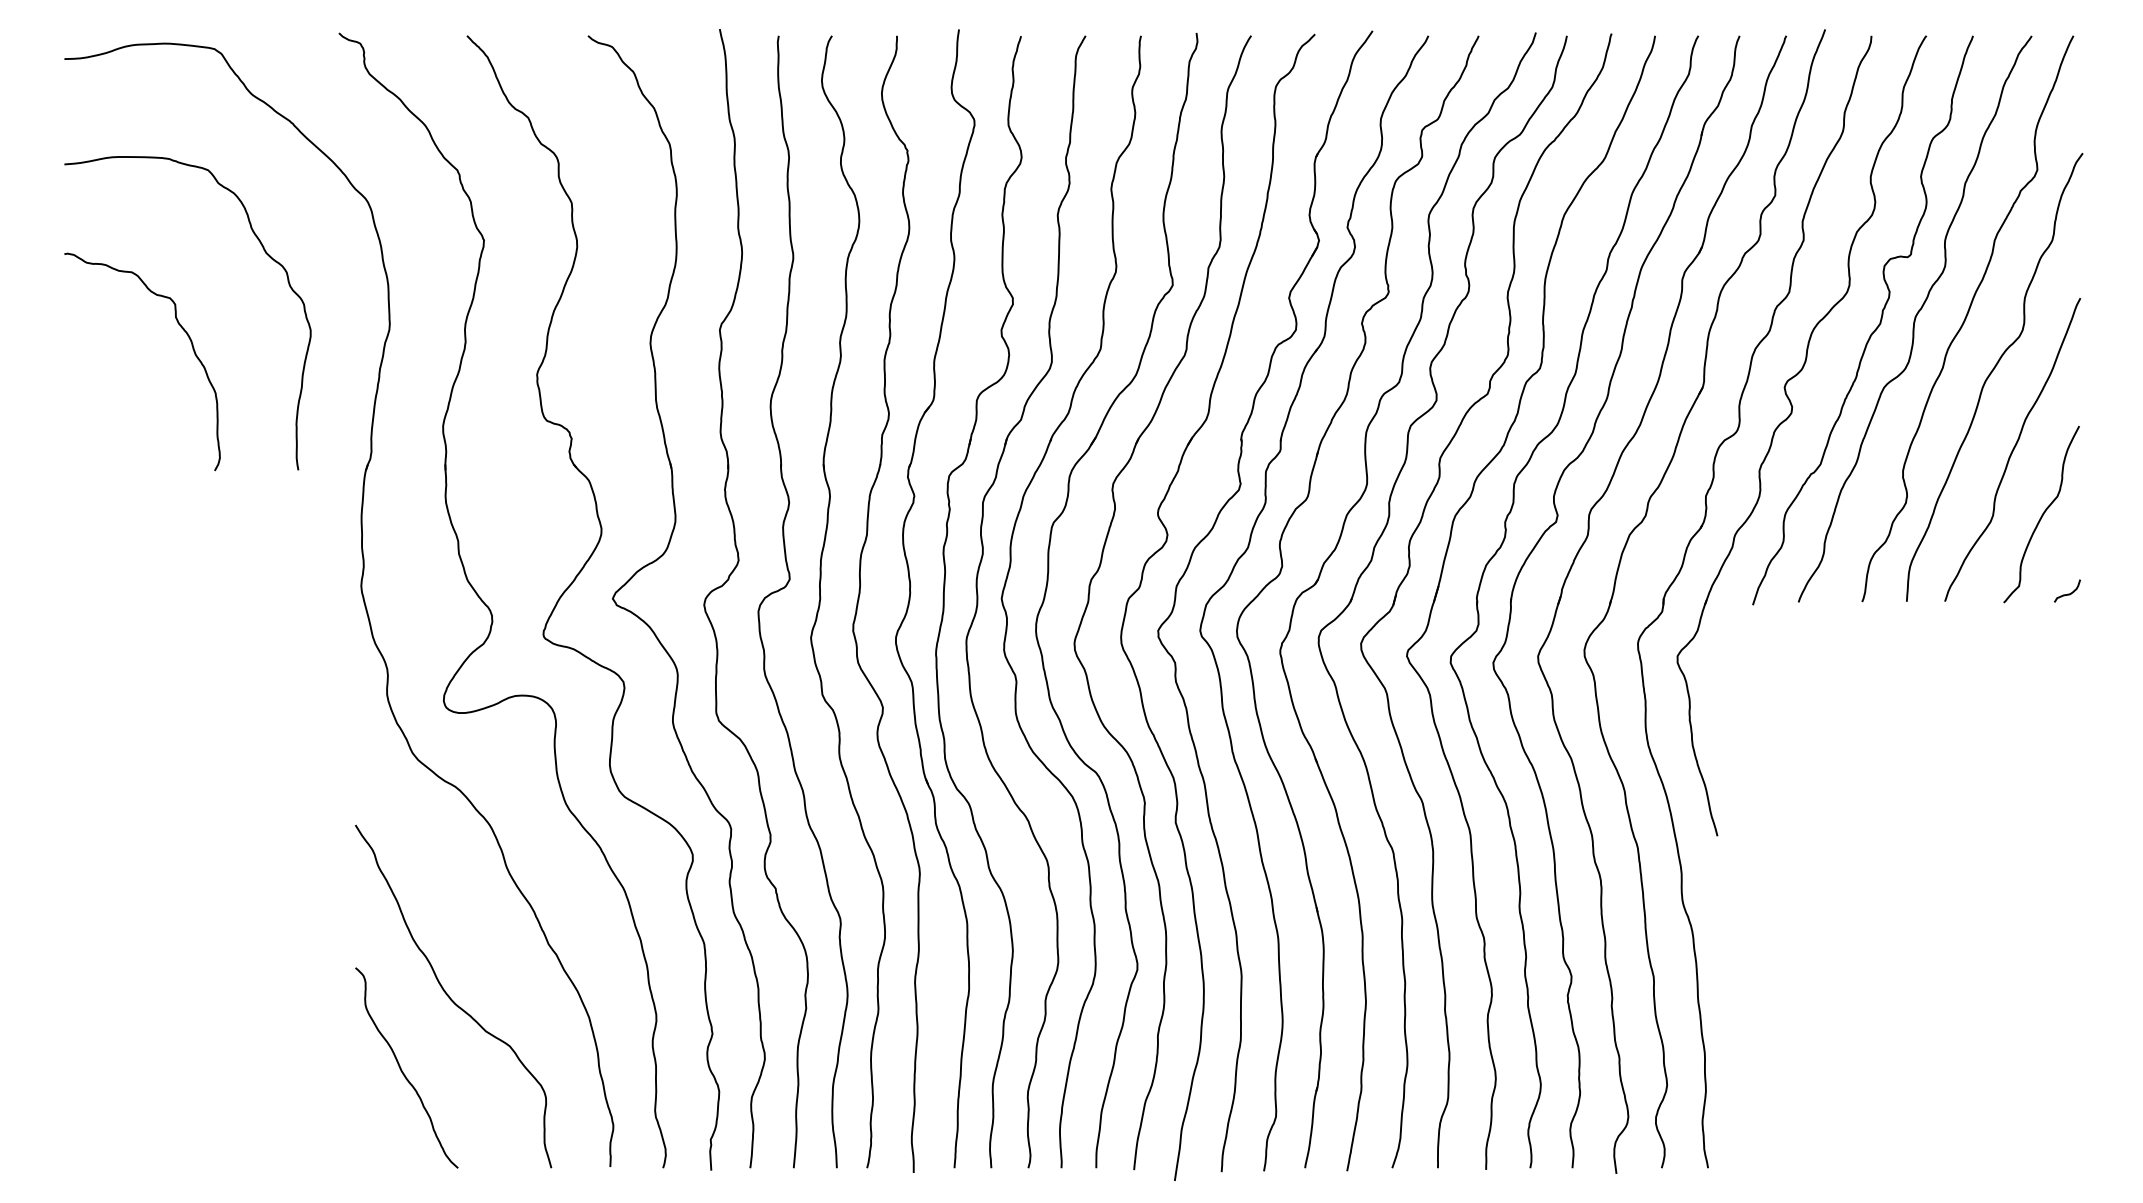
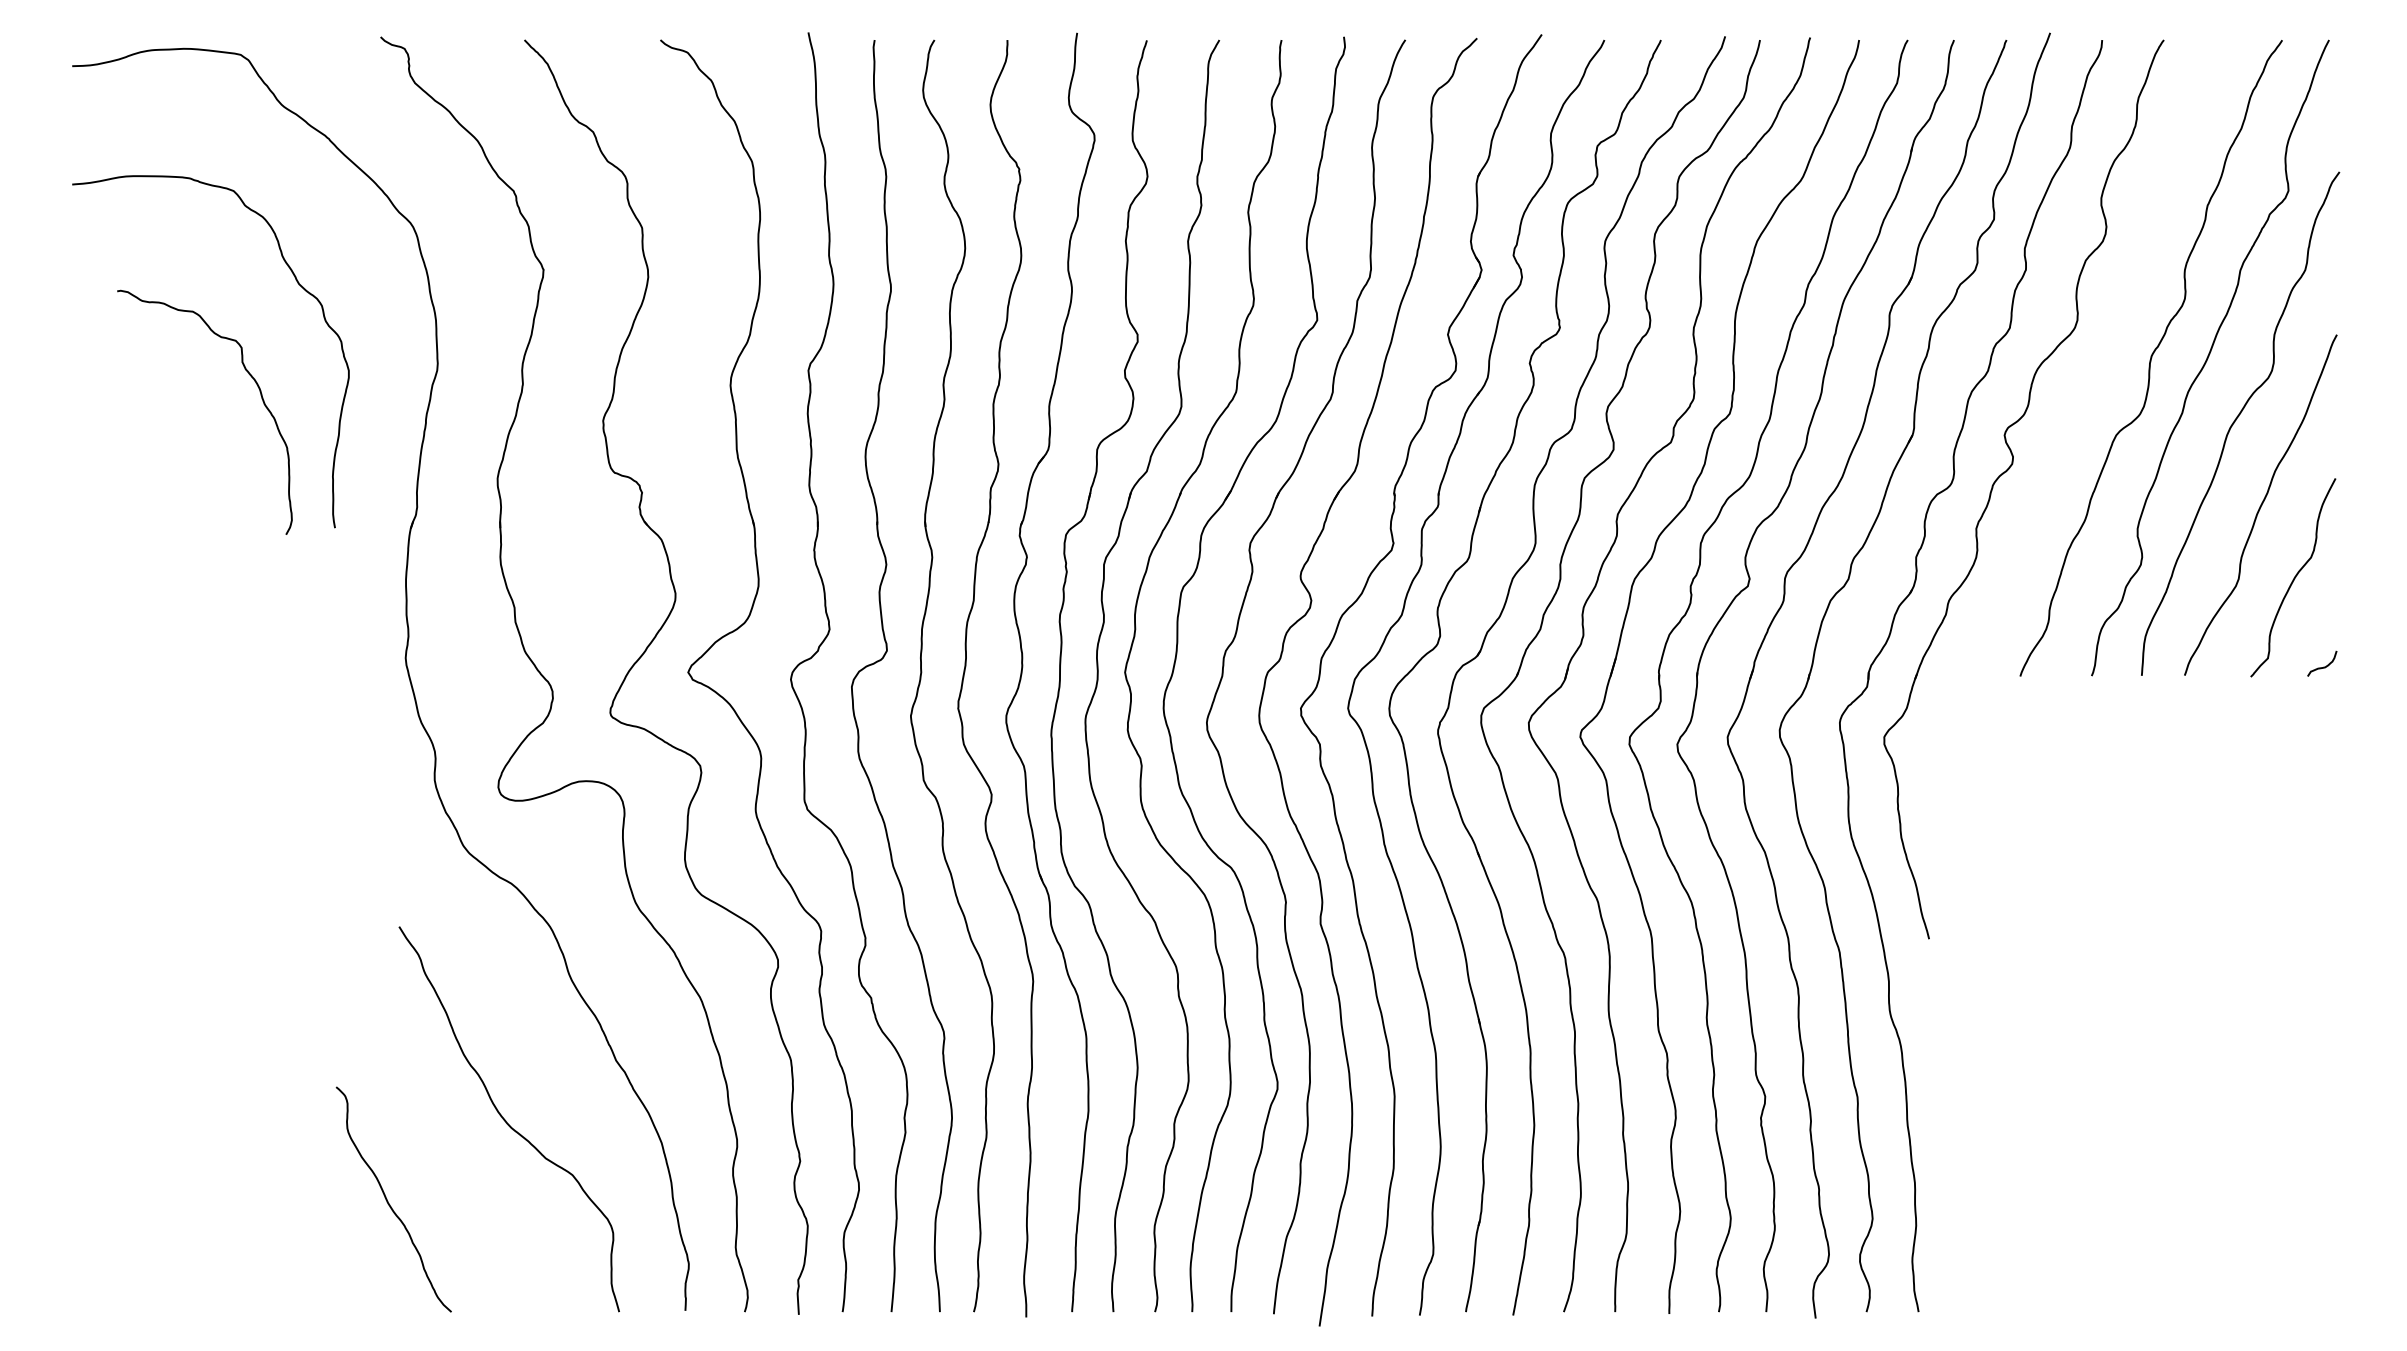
curve: (181, 328) -> (248, 374), moved
curve: (1873, 330) -> (2104, 371), removed
curve: (402, 1069) -> (388, 1201), moved

